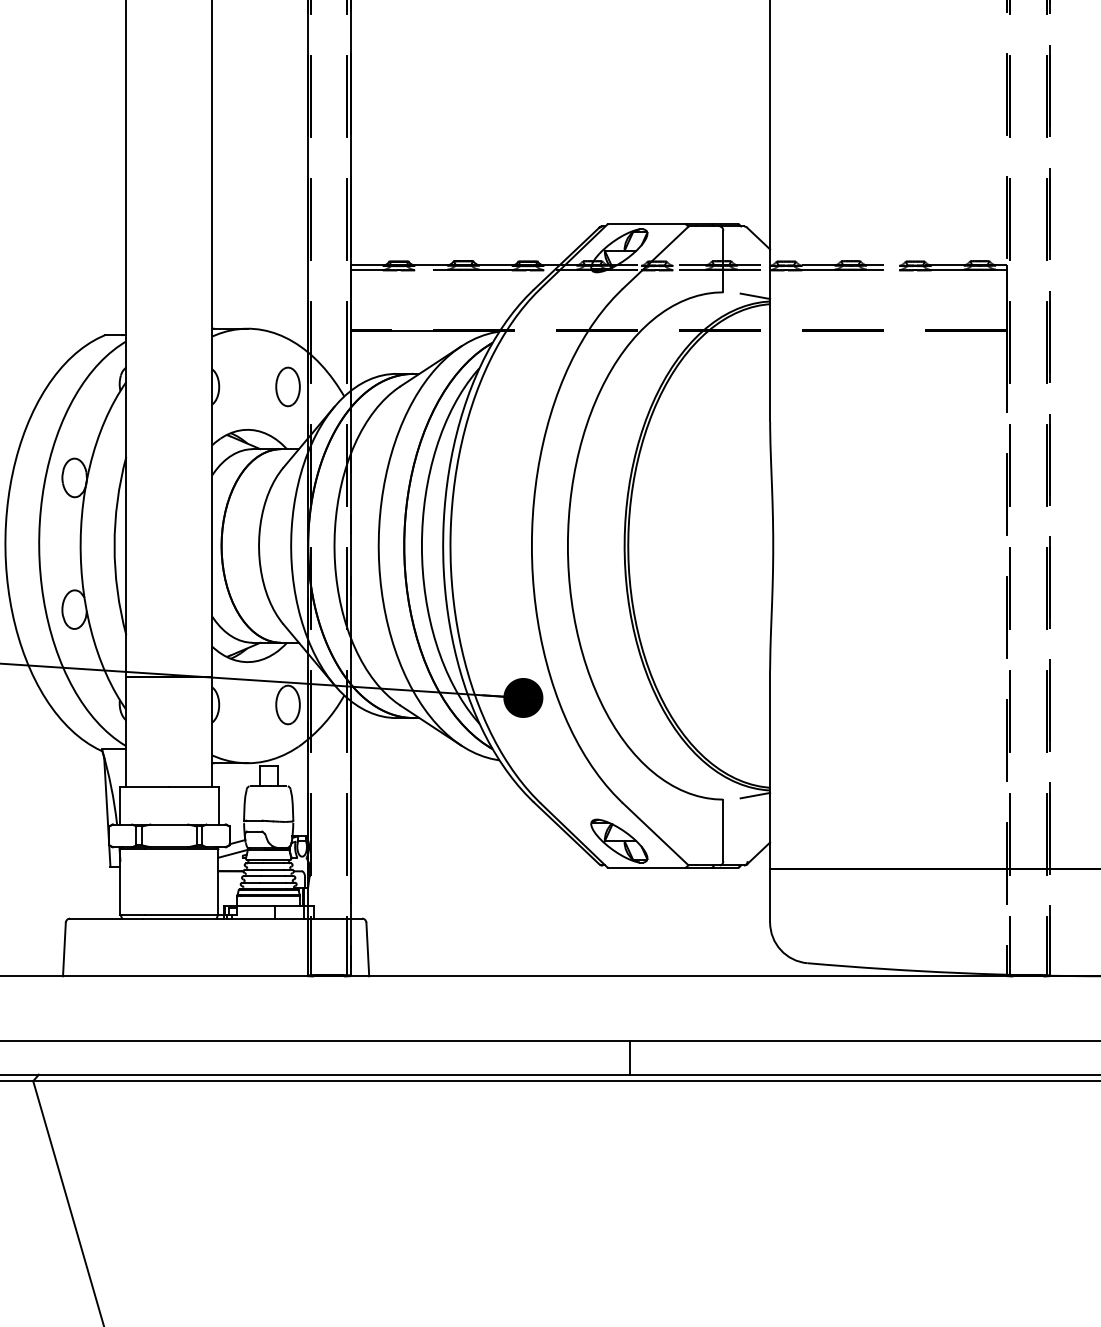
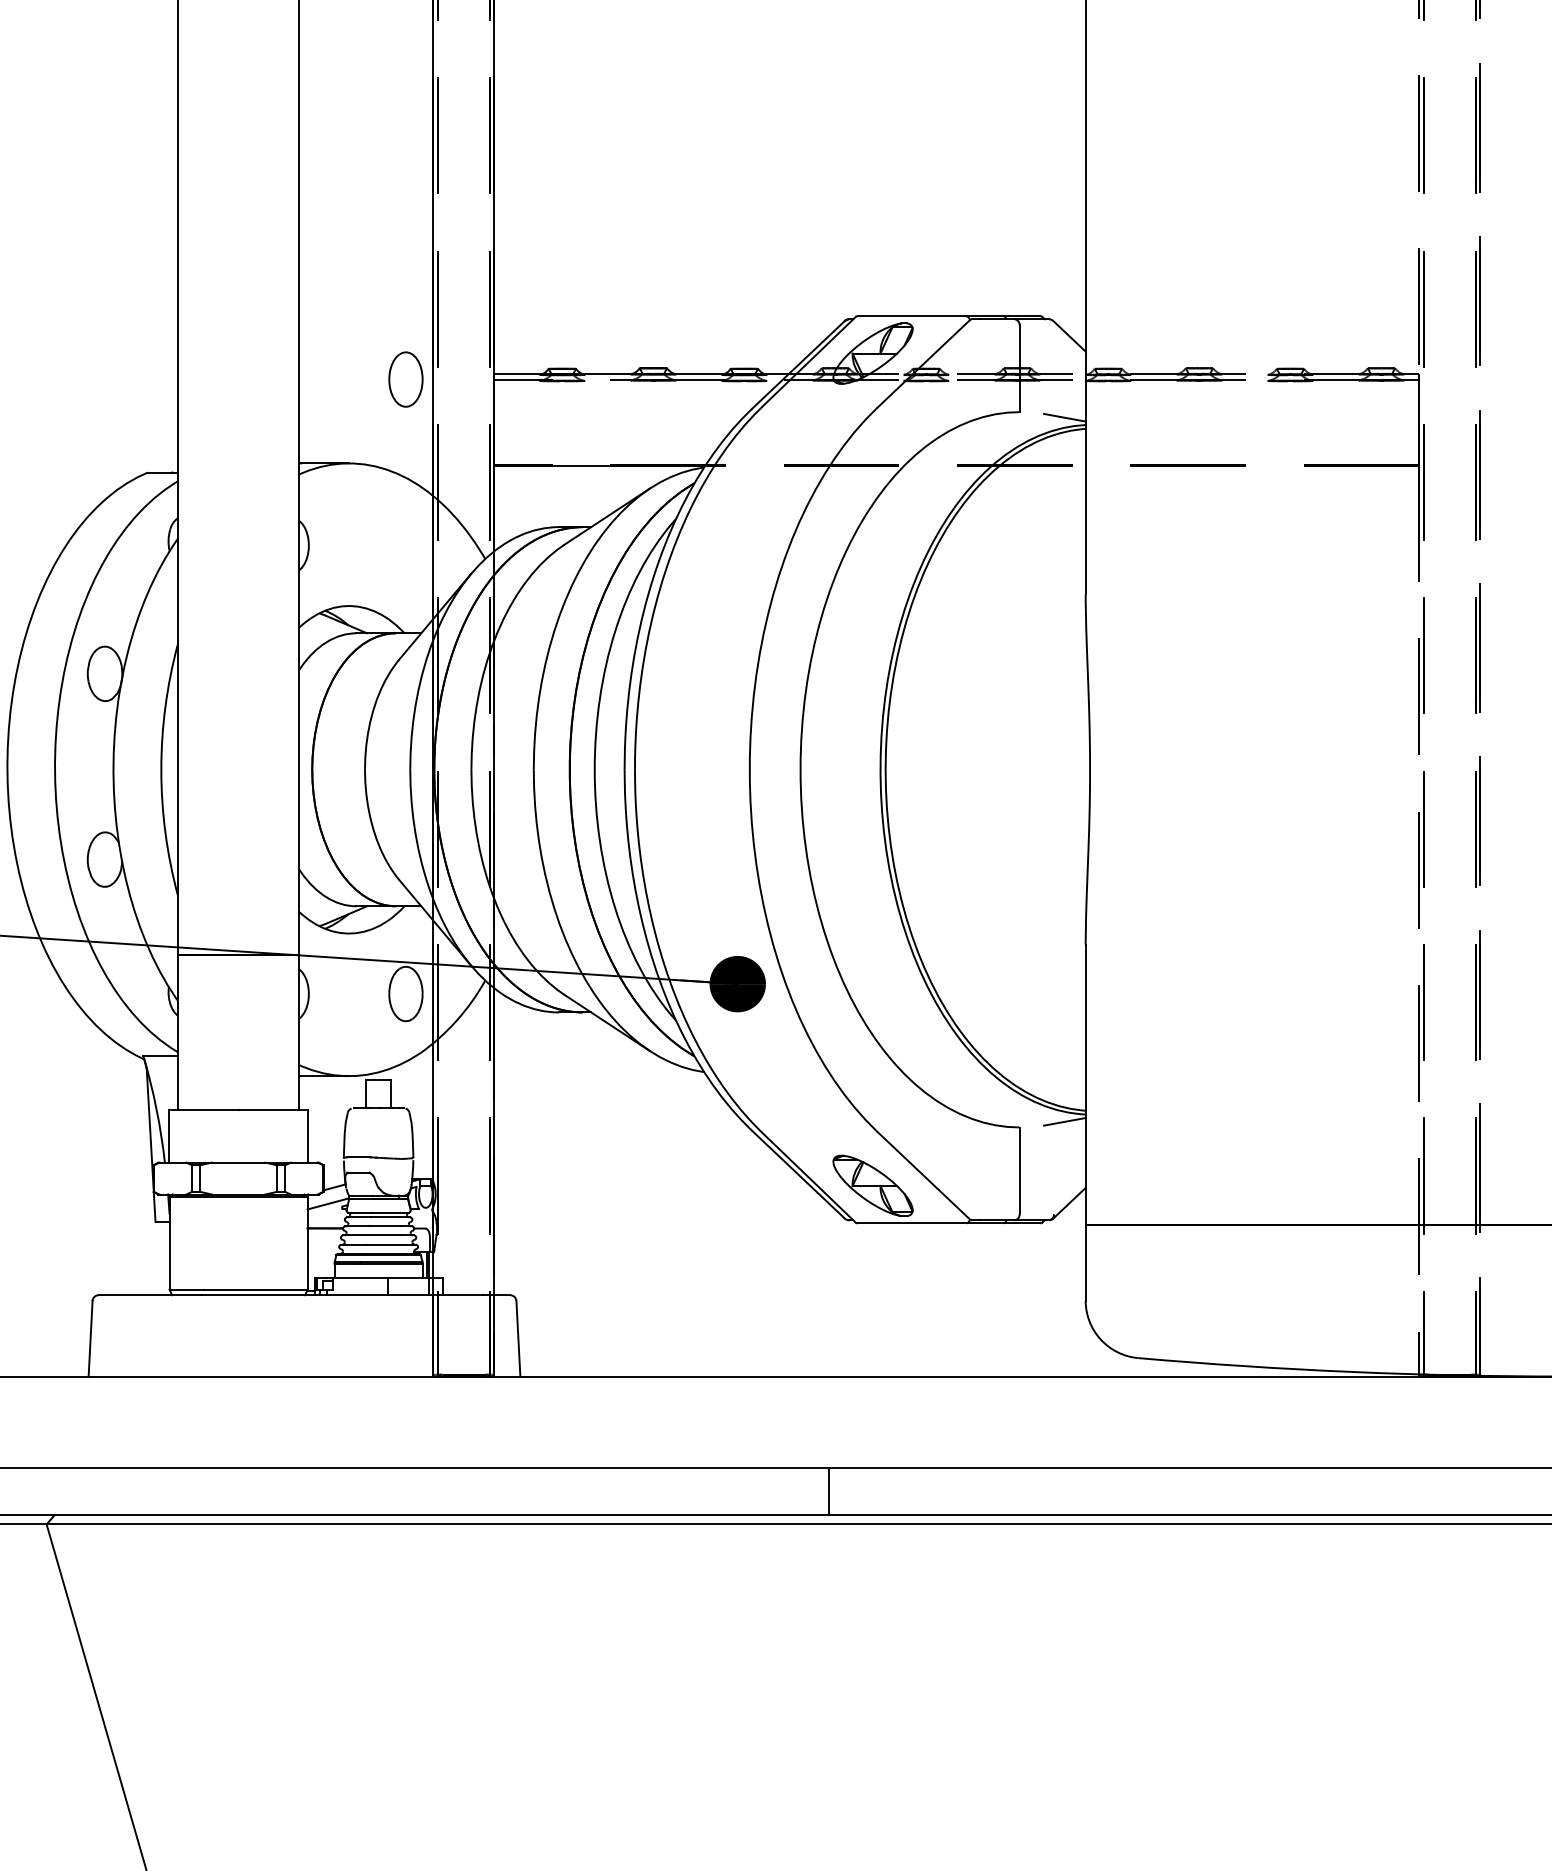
part: (287, 386) -> (405, 379), moved
line: (630, 1057) -> (829, 1491), moved

